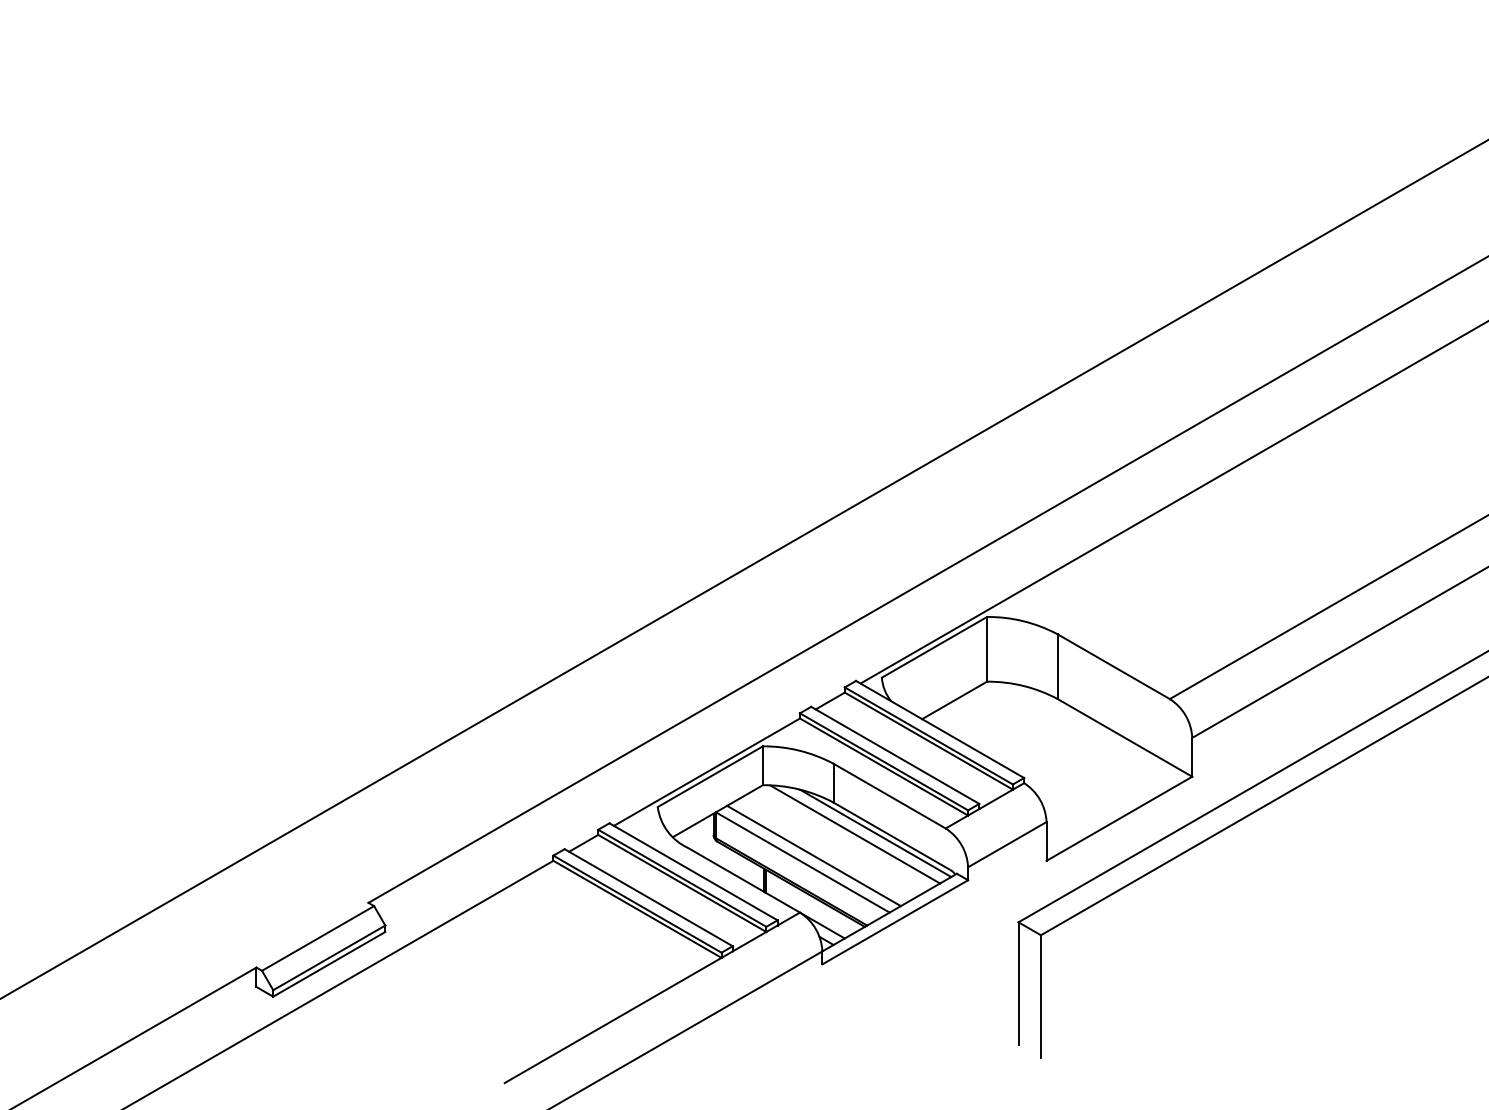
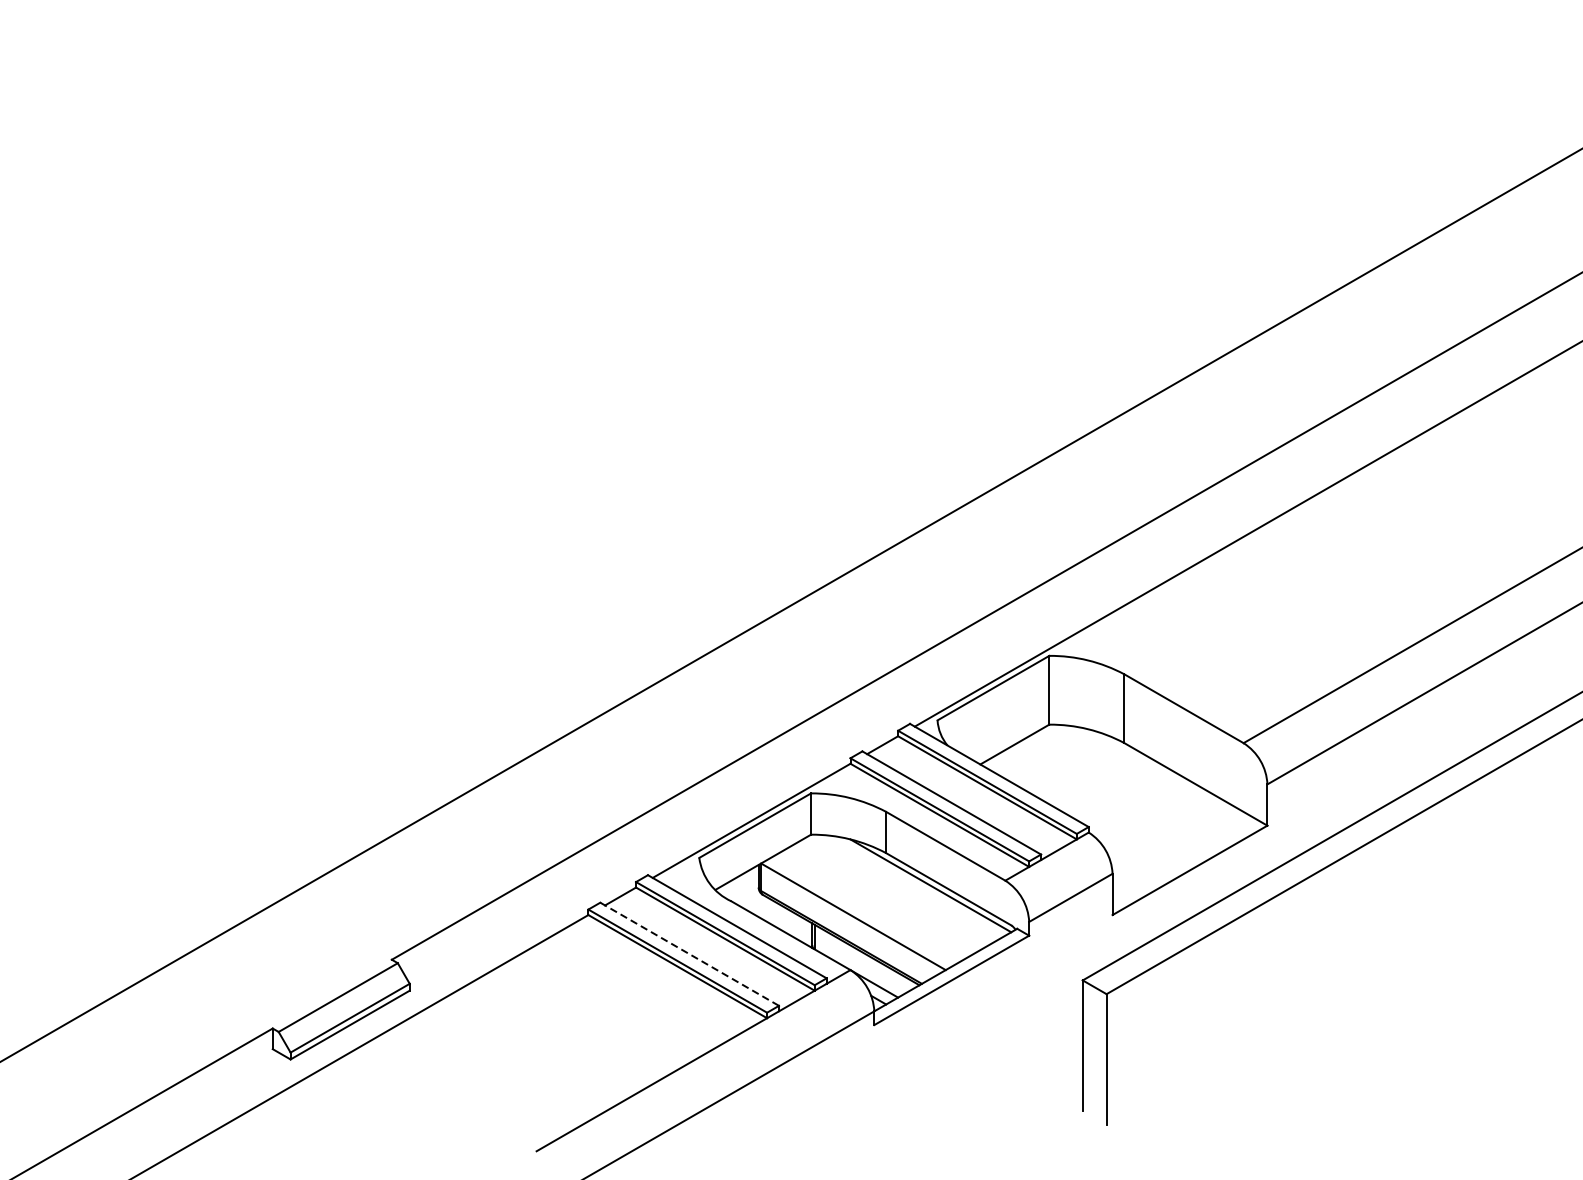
line: (855, 834) -> (909, 887), removed
line: (813, 855) -> (864, 909), removed
line: (649, 897) -> (690, 954), solid -> dashed

